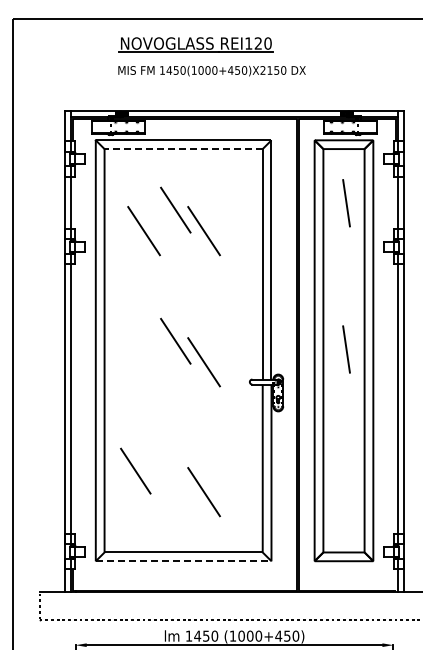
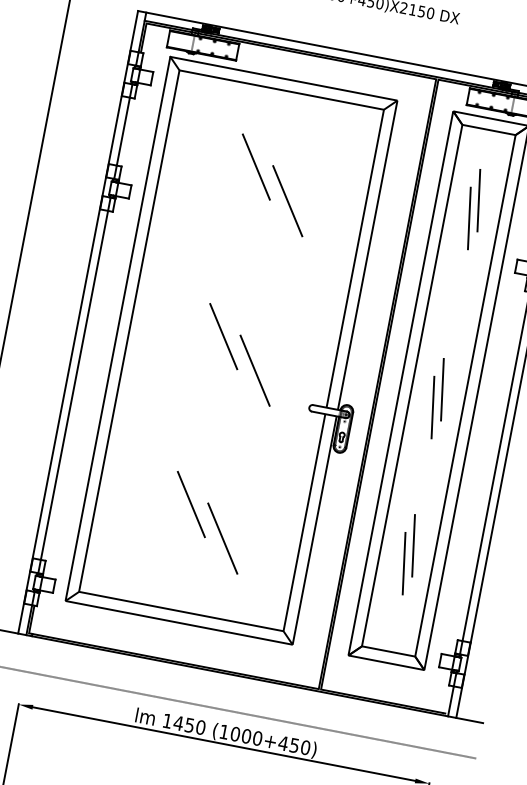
line: (183, 149) -> (281, 90), dashed -> solid
line: (341, 217) -> (468, 217), added
line: (143, 231) -> (209, 186), removed
line: (341, 364) -> (432, 407), added
line: (347, 469) -> (413, 545), added
line: (135, 470) -> (191, 503), moved
line: (342, 484) -> (403, 563), added
line: (183, 561) -> (178, 623), dashed -> solid

